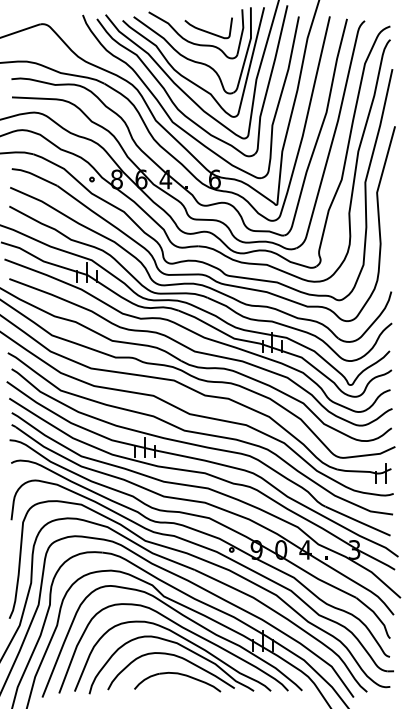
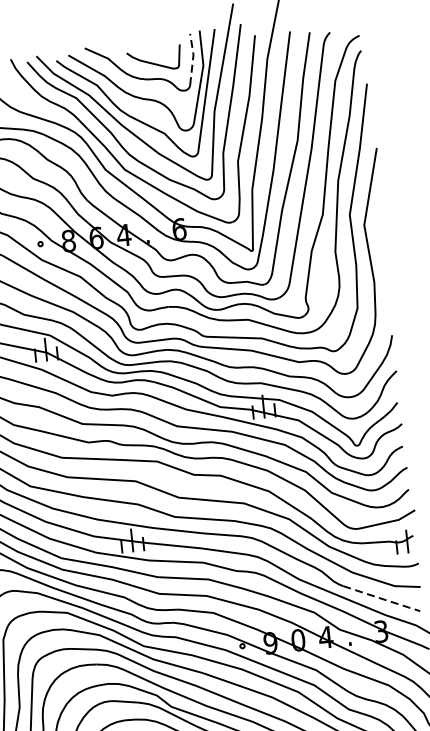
line: (242, 30) -> (192, 57), solid -> dashed
line: (358, 521) -> (382, 598), solid -> dashed

